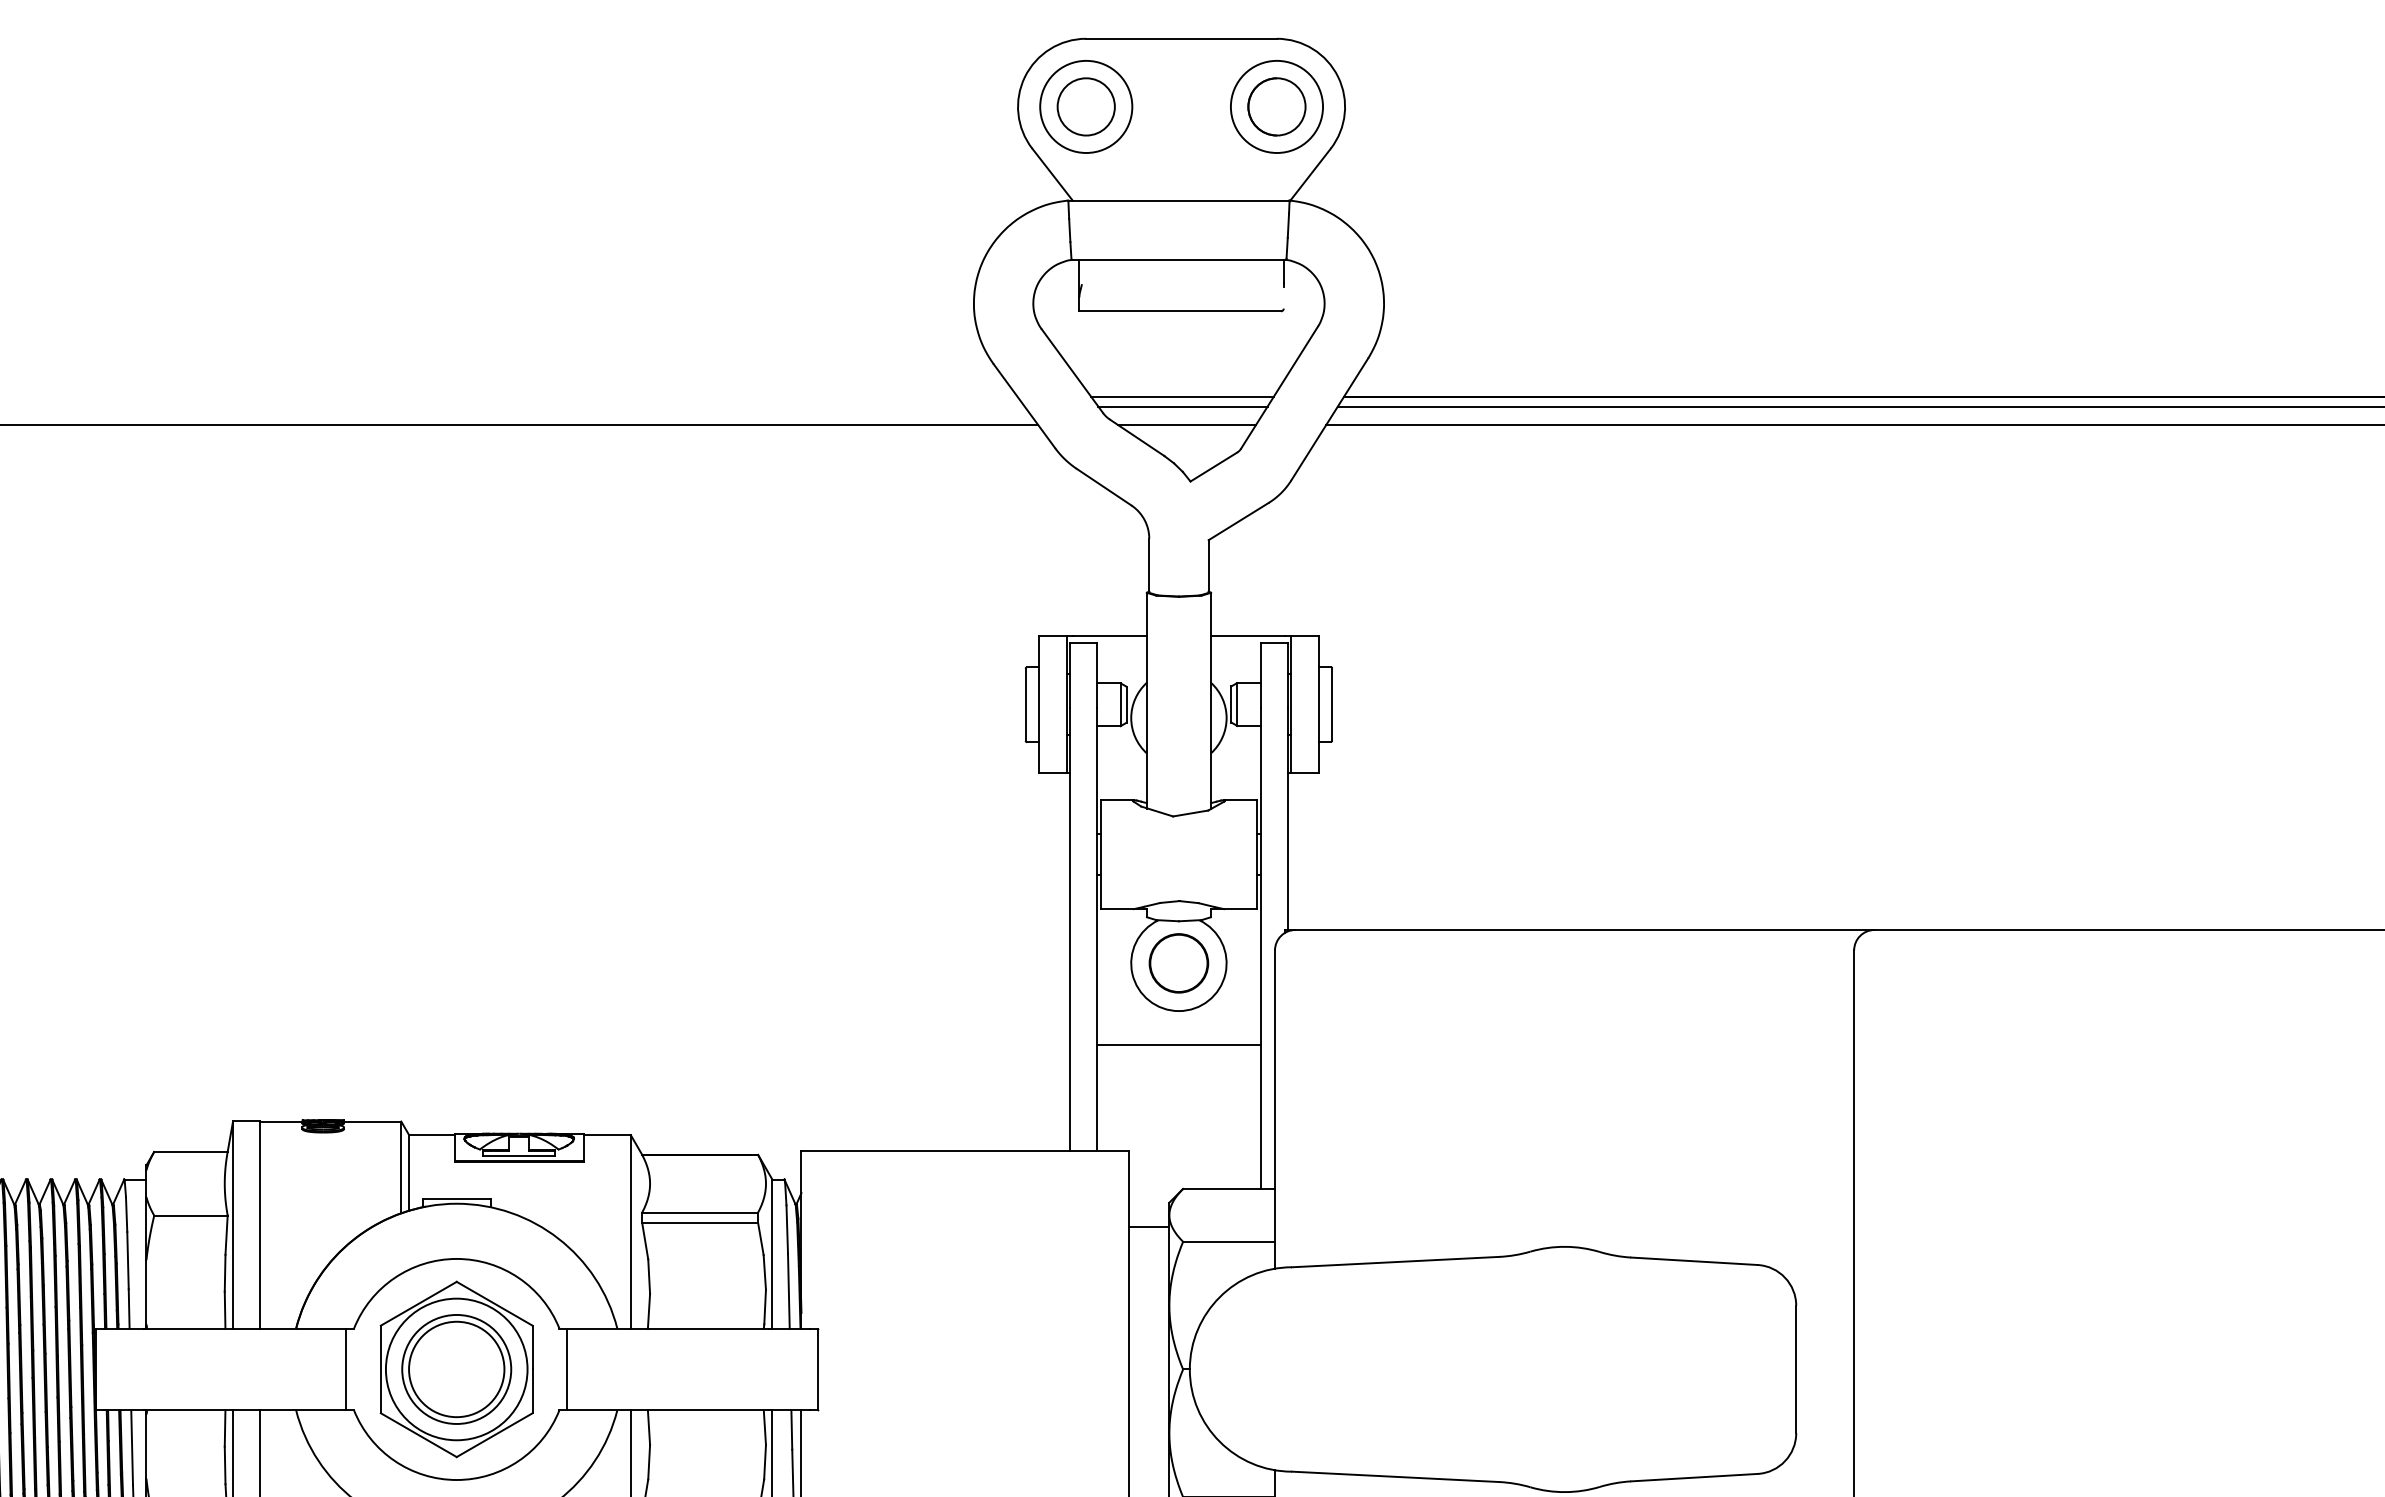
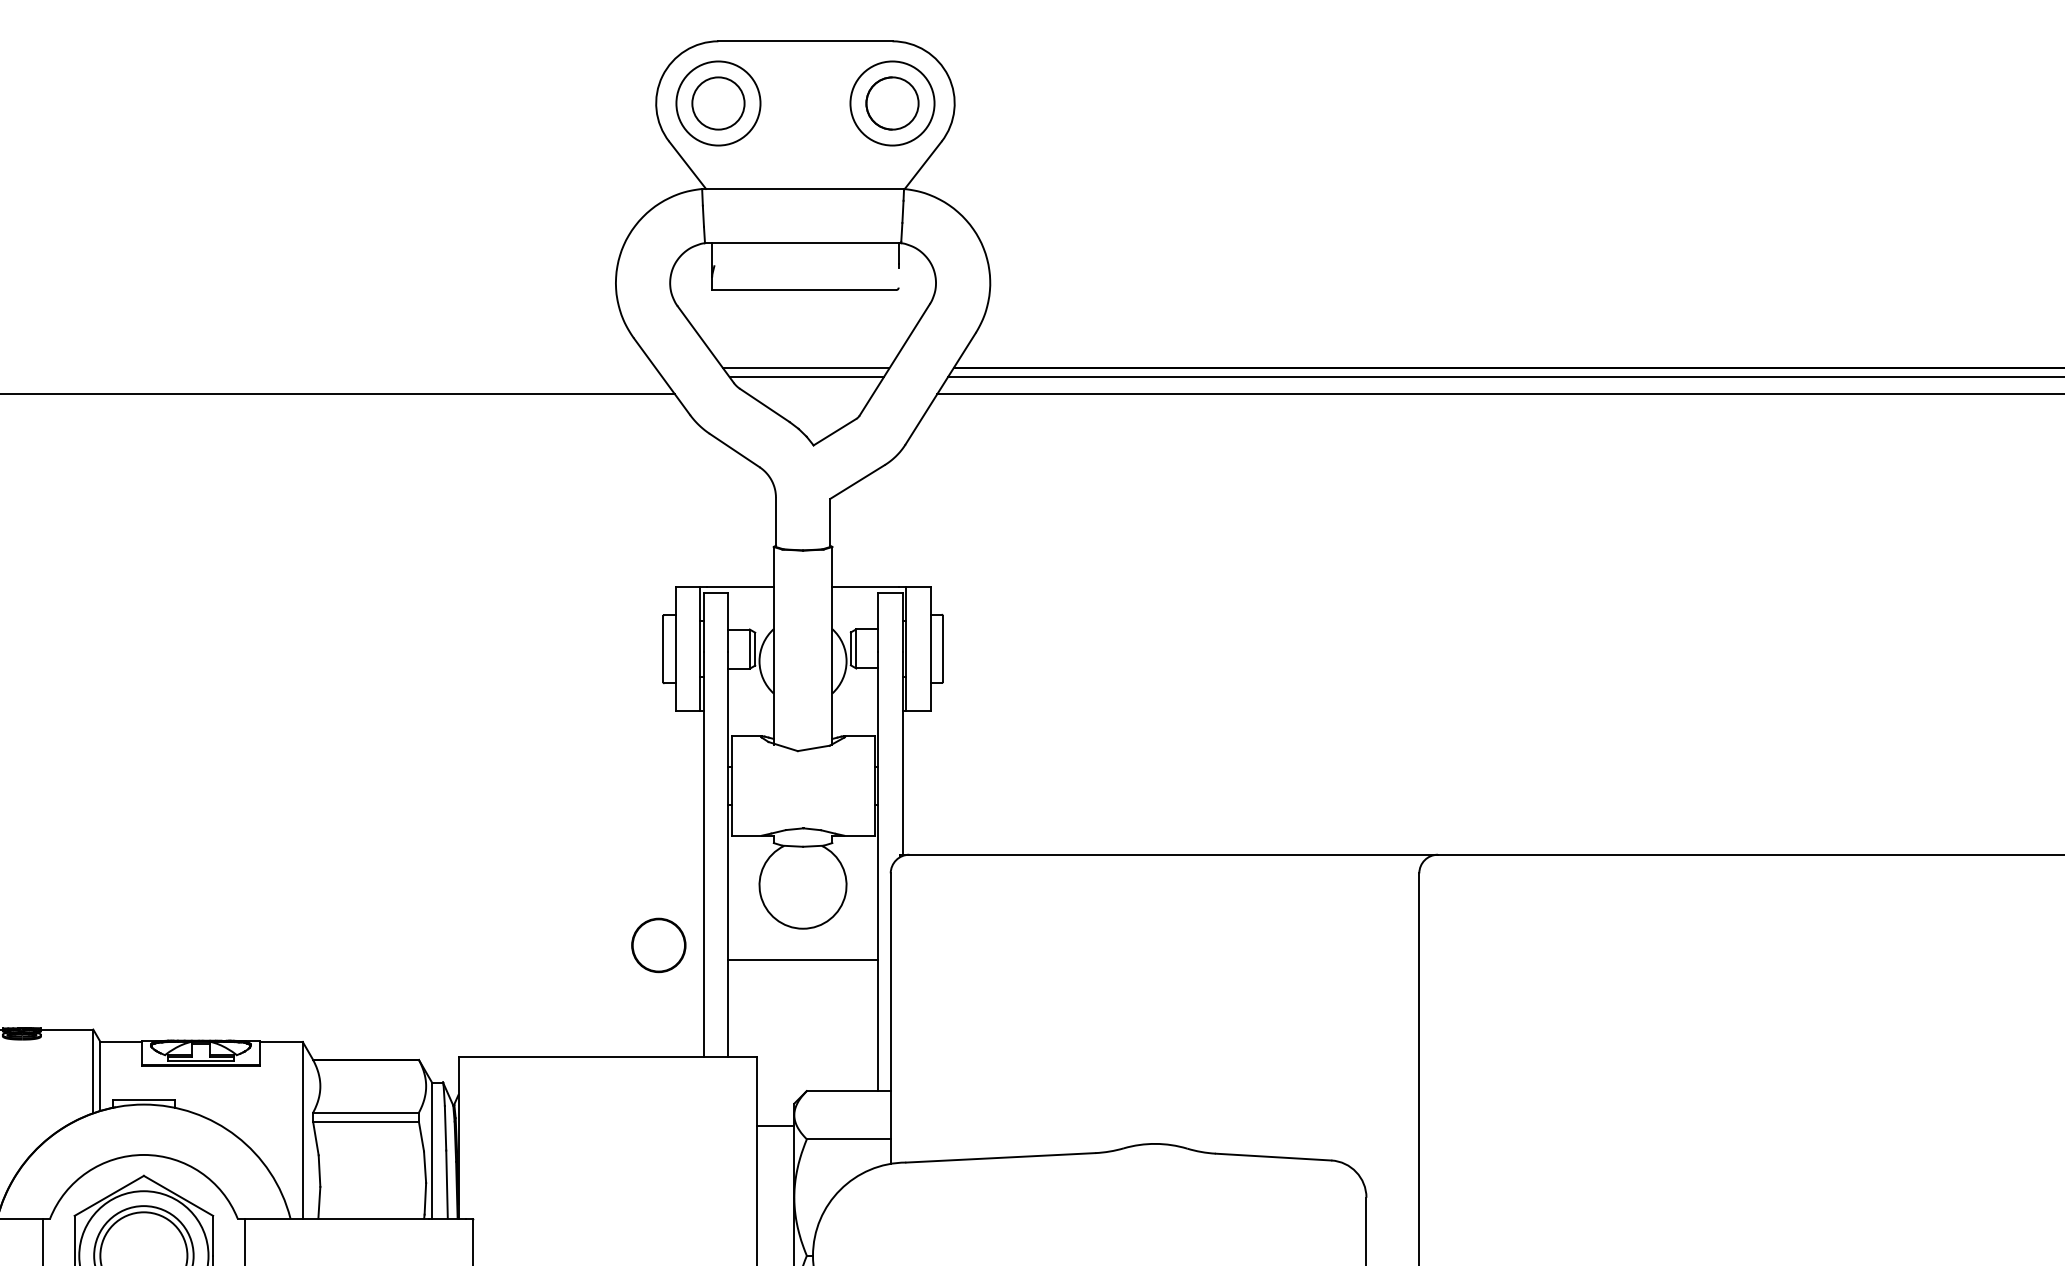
line: (1186, 425) -> (809, 394), removed
part: (1178, 963) -> (658, 945), moved

